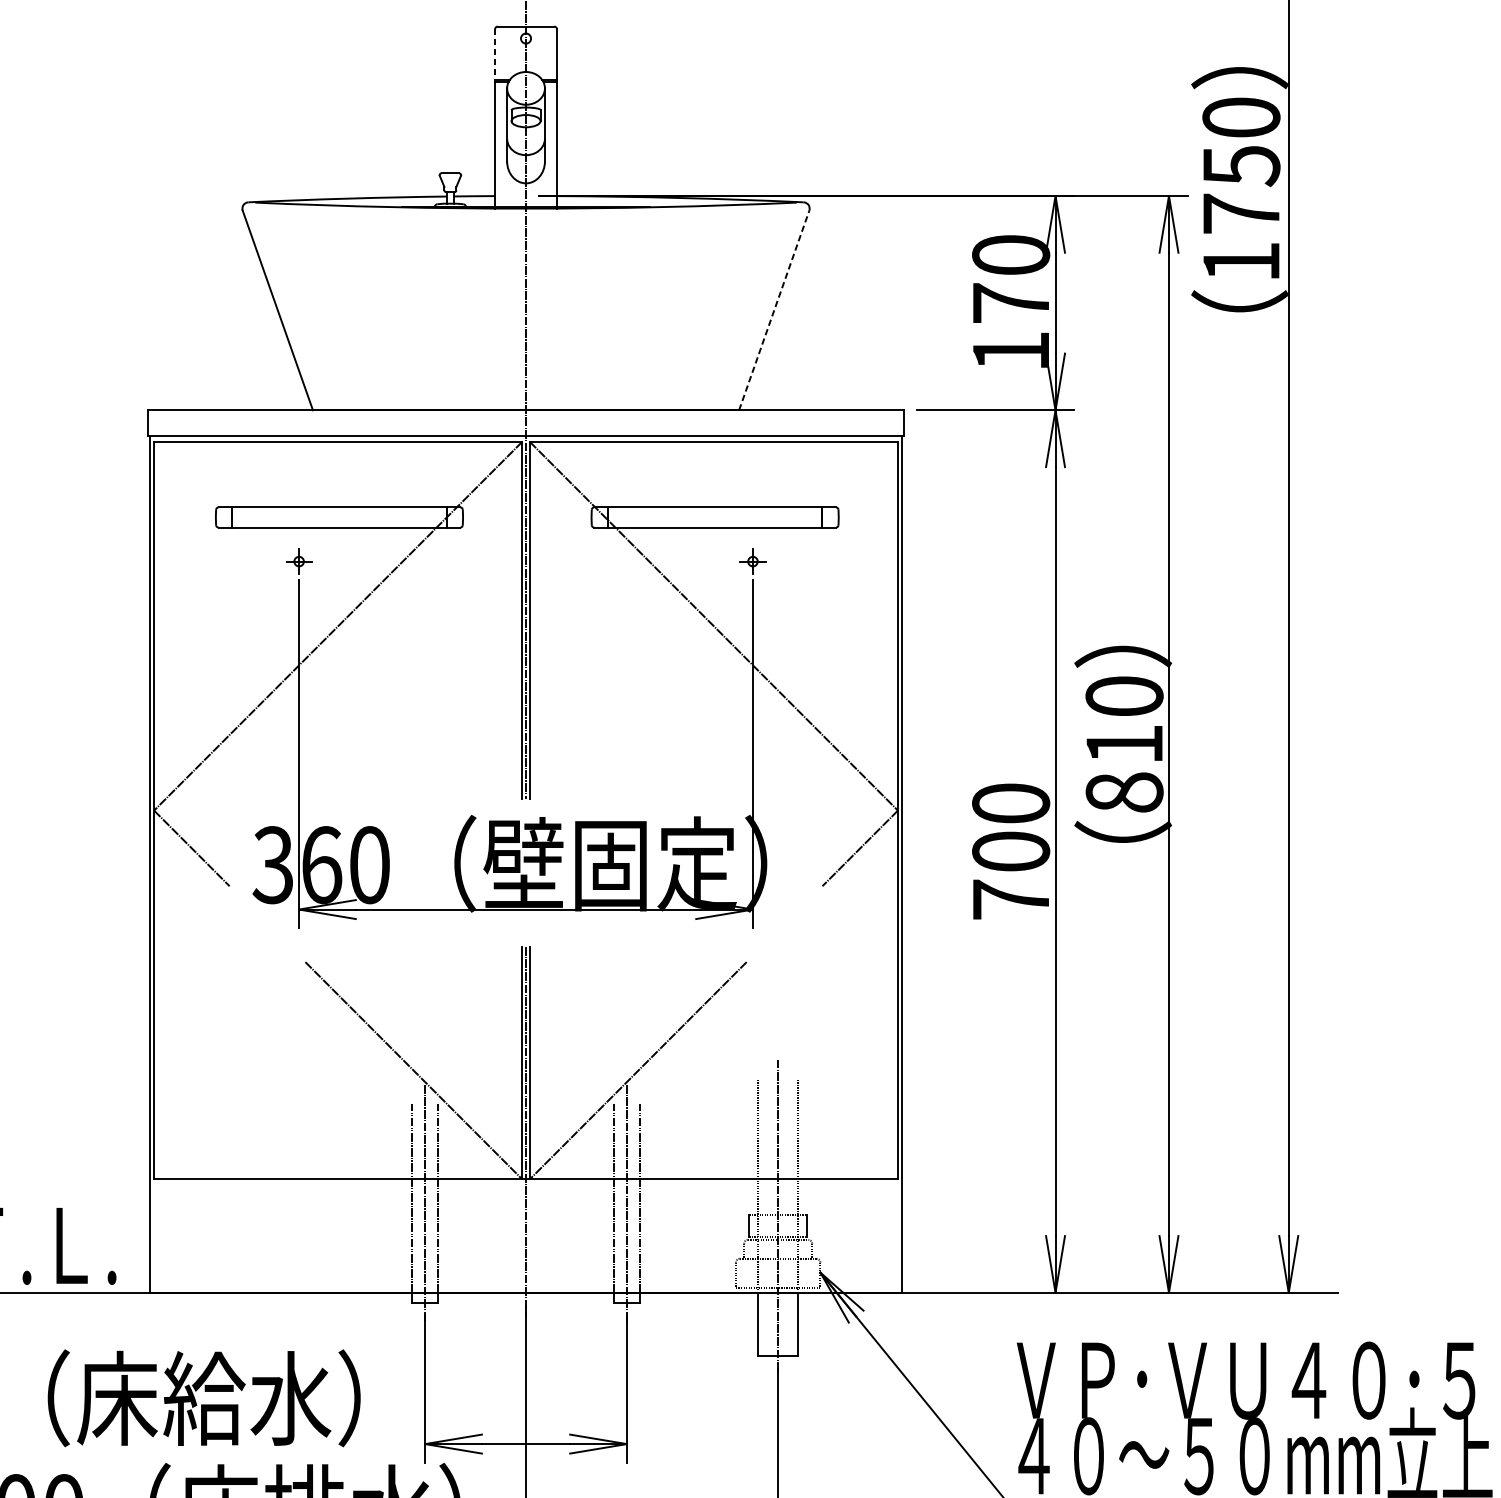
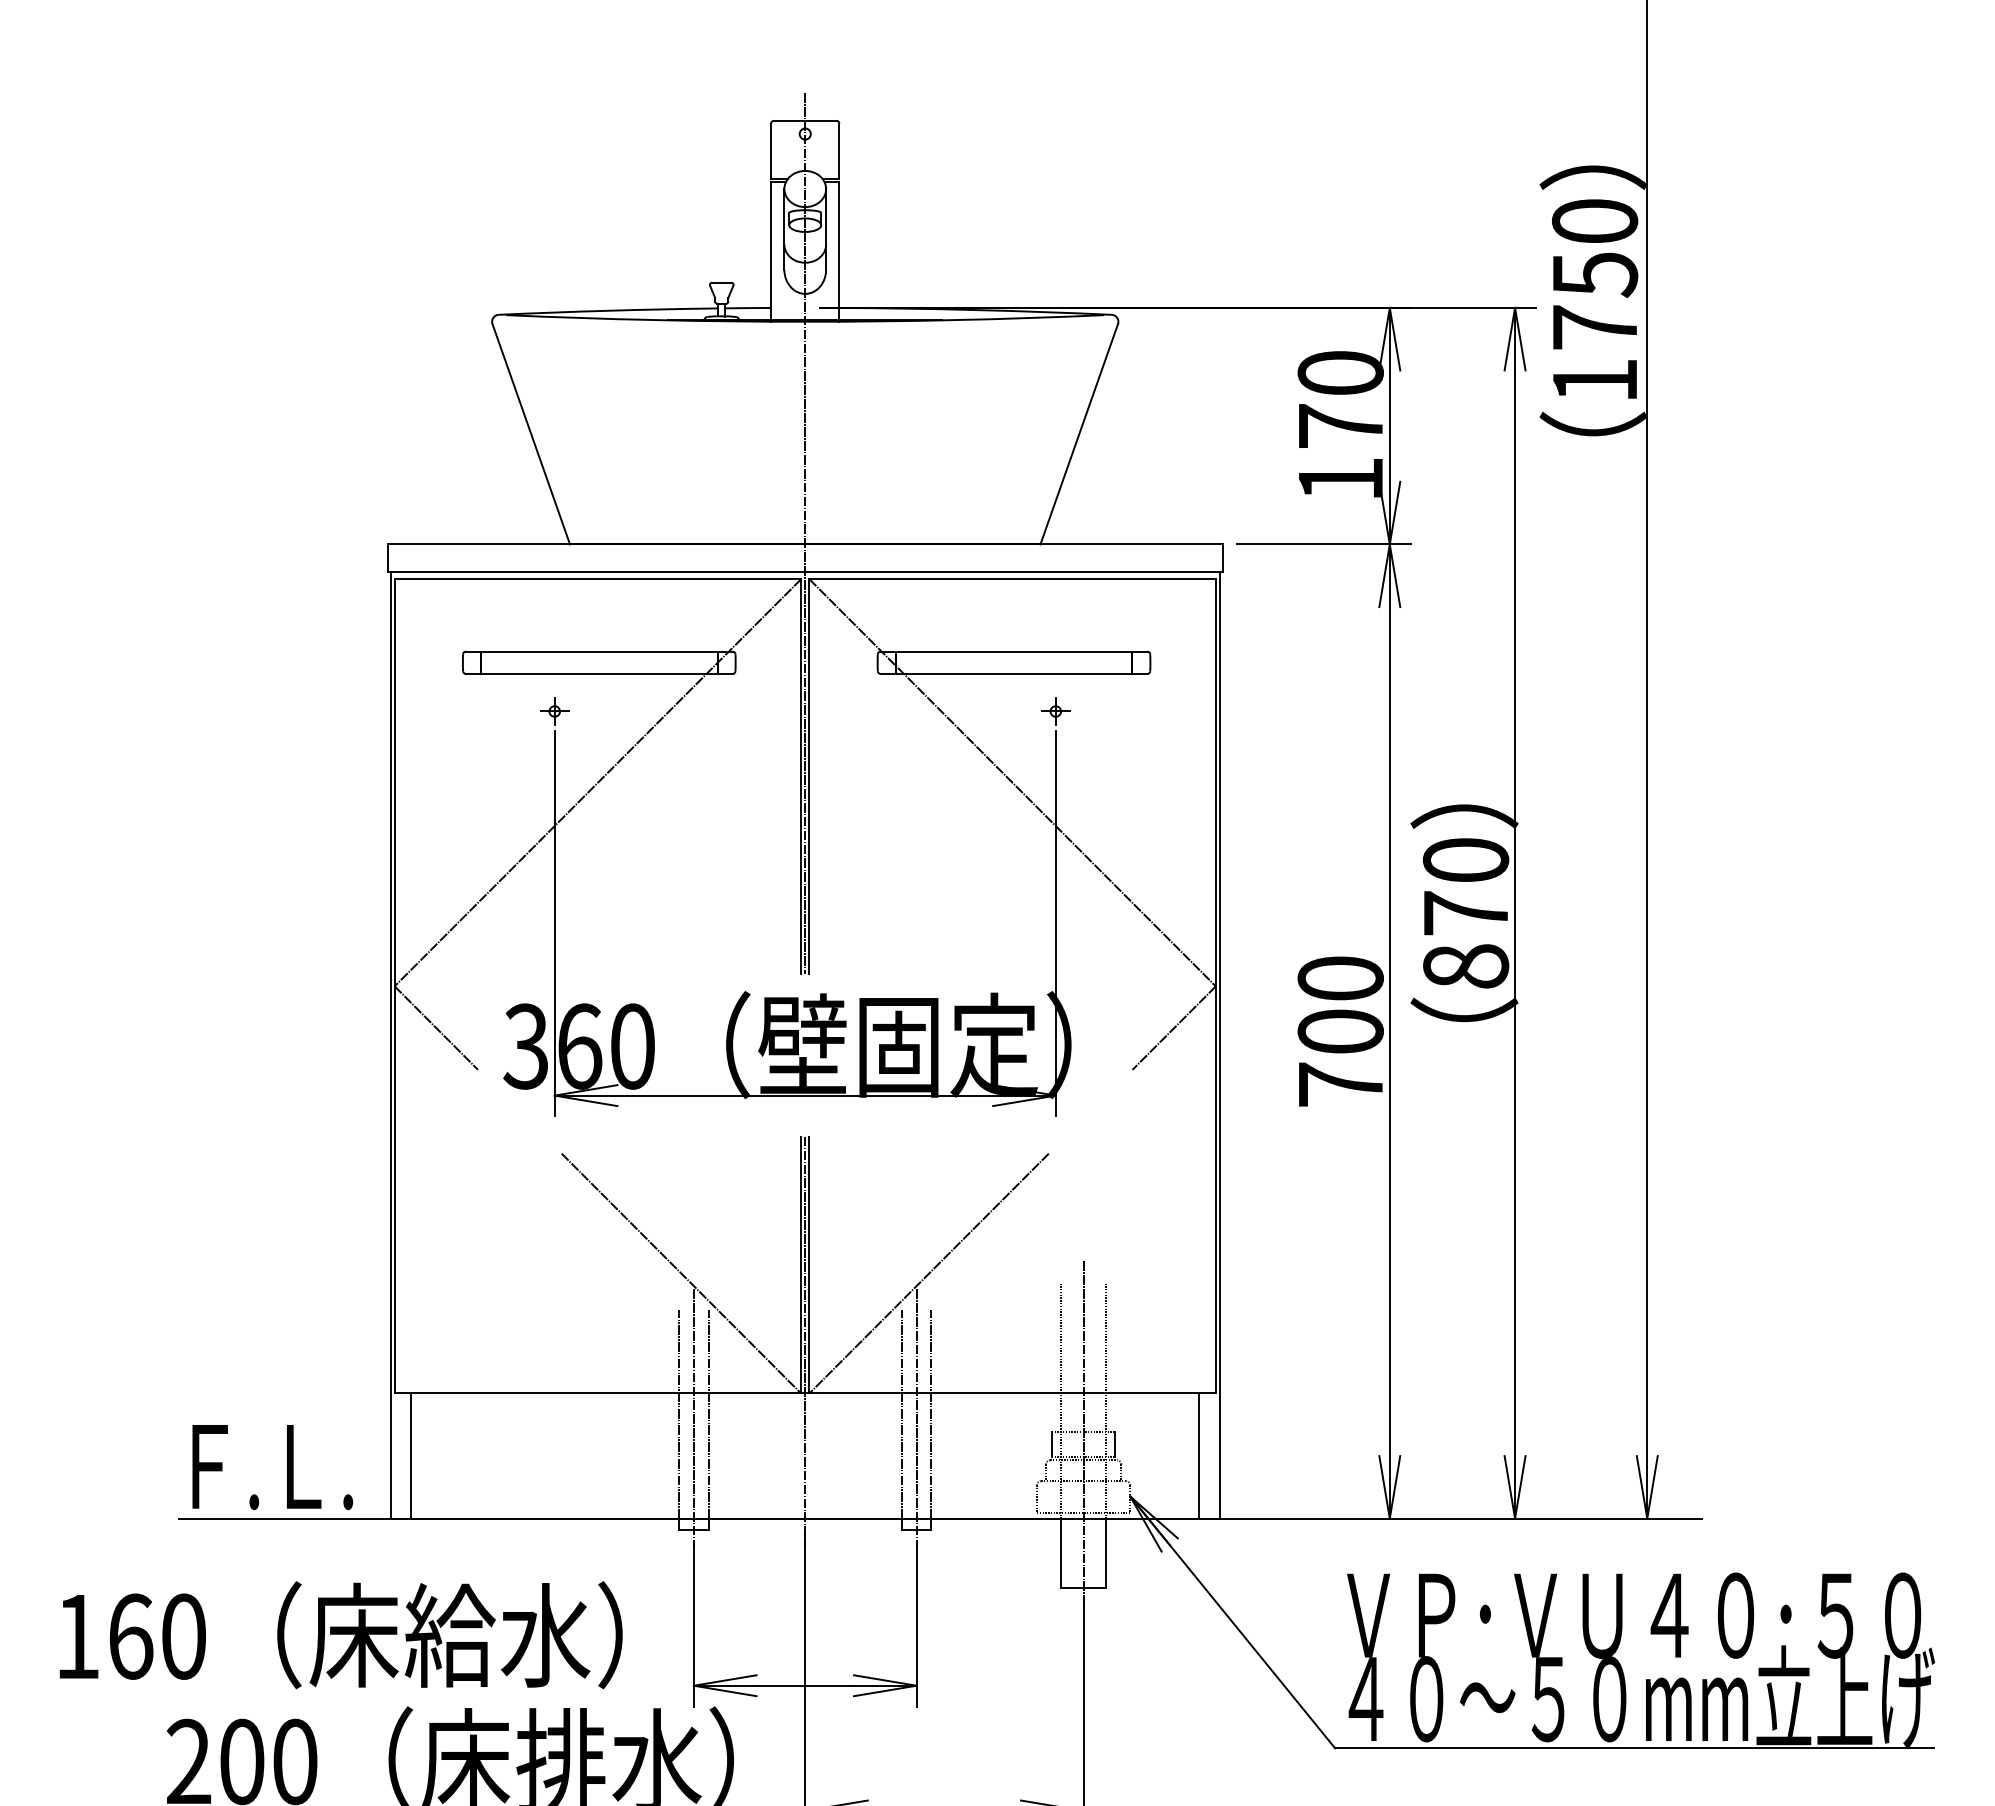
line: (495, 54) -> (771, 151), dashed -> solid
line: (774, 310) -> (1079, 434), dashed -> solid
text: (1124, 744) -> (1465, 913), 810 -> 870
line: (169, 1235) -> (411, 1455), added
line: (883, 1235) -> (1199, 1455), added

